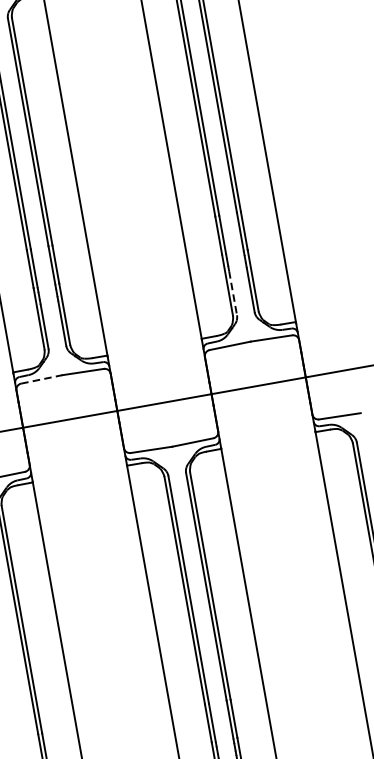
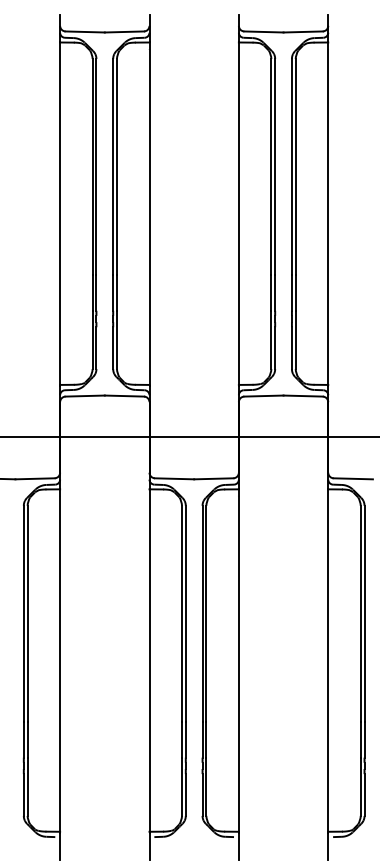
line: (233, 293) -> (275, 348), dashed -> solid
line: (42, 379) -> (85, 396), dashed -> solid

